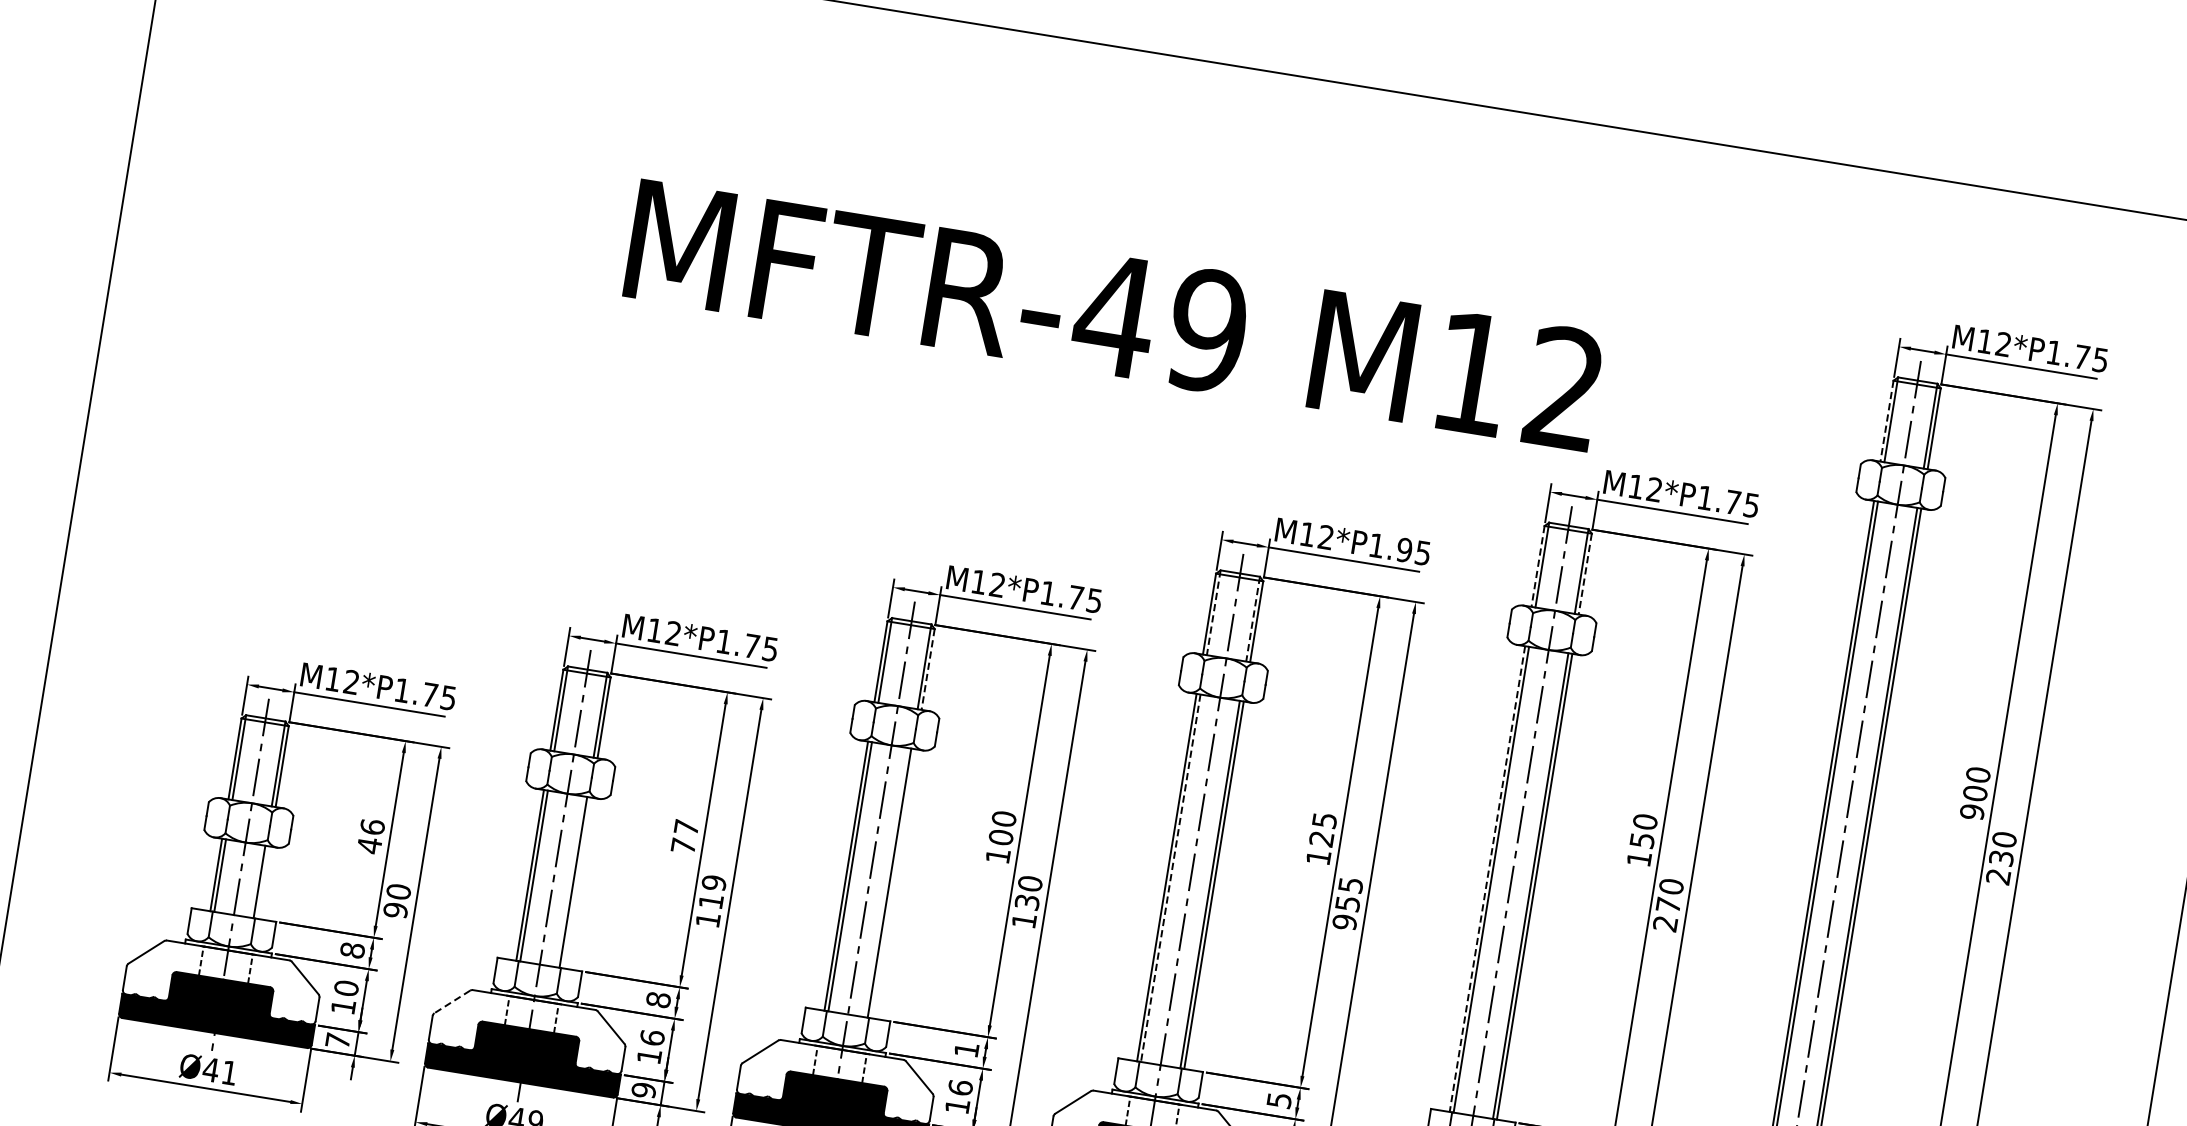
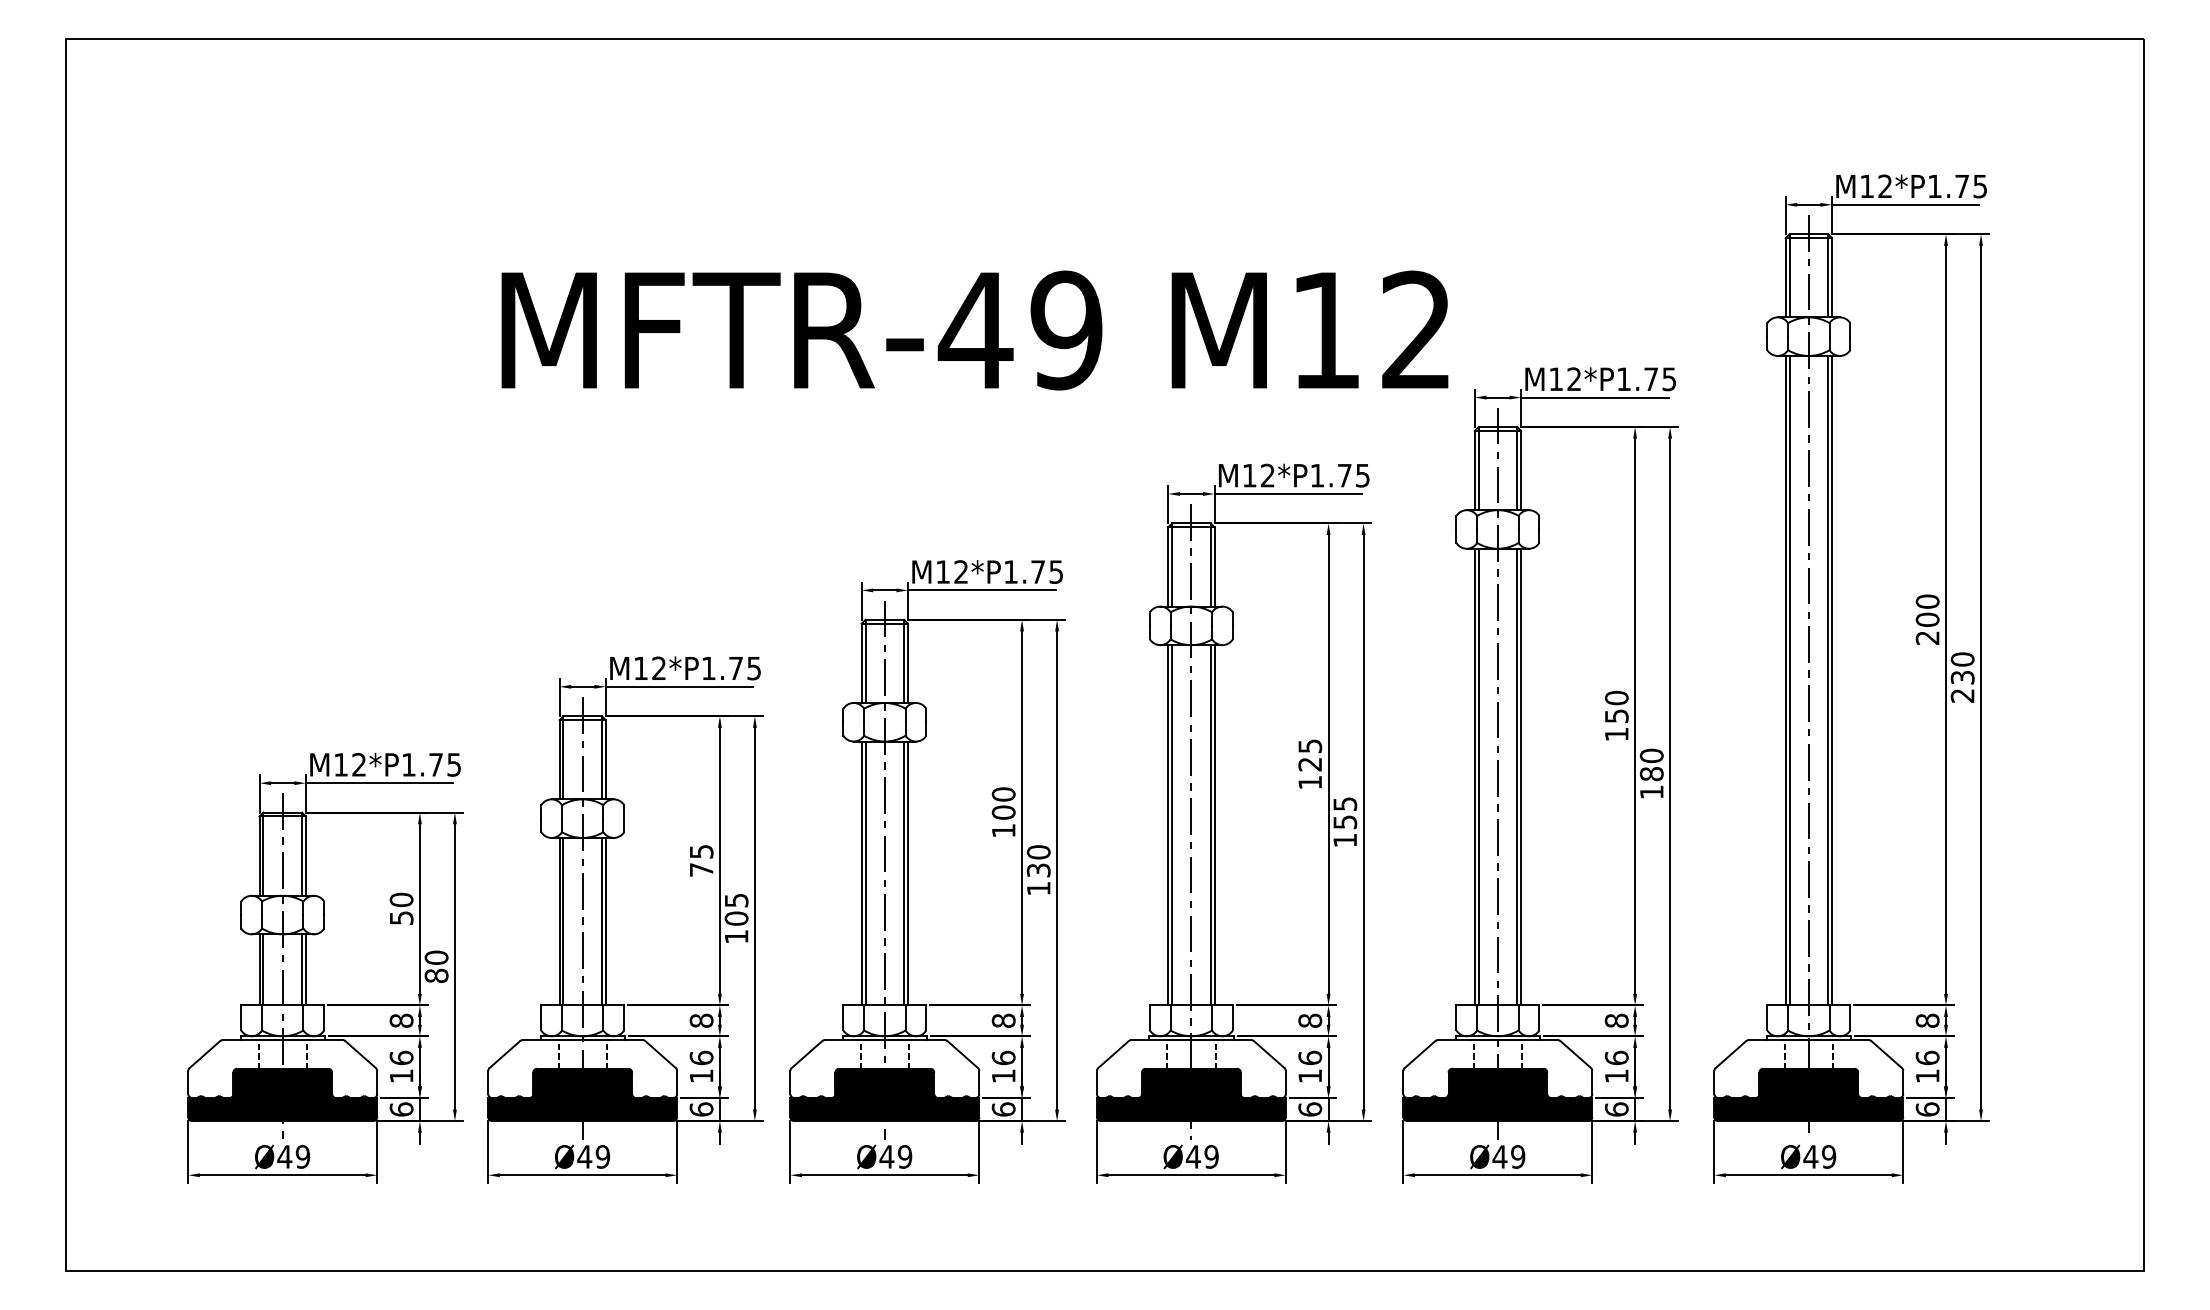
text: (1113, 315) -> (974, 330), moved
line: (1886, 420) -> (1785, 277), dashed -> solid
text: (1404, 549) -> (1344, 475), M12*P1.95 -> M12*P1.75
line: (1537, 566) -> (1474, 470), dashed -> solid
line: (1585, 574) -> (1521, 470), dashed -> solid
line: (1214, 613) -> (1172, 565), dashed -> solid
line: (1252, 619) -> (1210, 565), dashed -> solid
line: (928, 669) -> (908, 663), dashed -> solid
text: (1972, 812) -> (1927, 638), 900 -> 200
text: (686, 827) -> (701, 851), 77 -> 75
text: (371, 835) -> (401, 908), 46 -> 50
line: (1171, 878) -> (1172, 825), dashed -> solid
line: (1487, 879) -> (1474, 777), dashed -> solid
line: (263, 882) -> (305, 969), added
line: (576, 882) -> (605, 921), added
line: (893, 883) -> (908, 873), added
text: (712, 892) -> (736, 909), 119 -> 105
text: (395, 909) -> (436, 975), 90 -> 80
text: (1666, 914) -> (1651, 783), 270 -> 180
text: (1345, 922) -> (1345, 840), 955 -> 155
text: (346, 987) -> (401, 1057), 10 -> 16
line: (452, 1001) -> (504, 1054), dashed -> solid
text: (337, 1040) -> (401, 1109), 7 -> 6
text: (966, 1049) -> (1003, 1020), 1 -> 8
text: (229, 1072) -> (302, 1156), Ø41 -> Ø49
text: (643, 1090) -> (701, 1109), 9 -> 6
text: (1279, 1100) -> (1310, 1020), 5 -> 8

